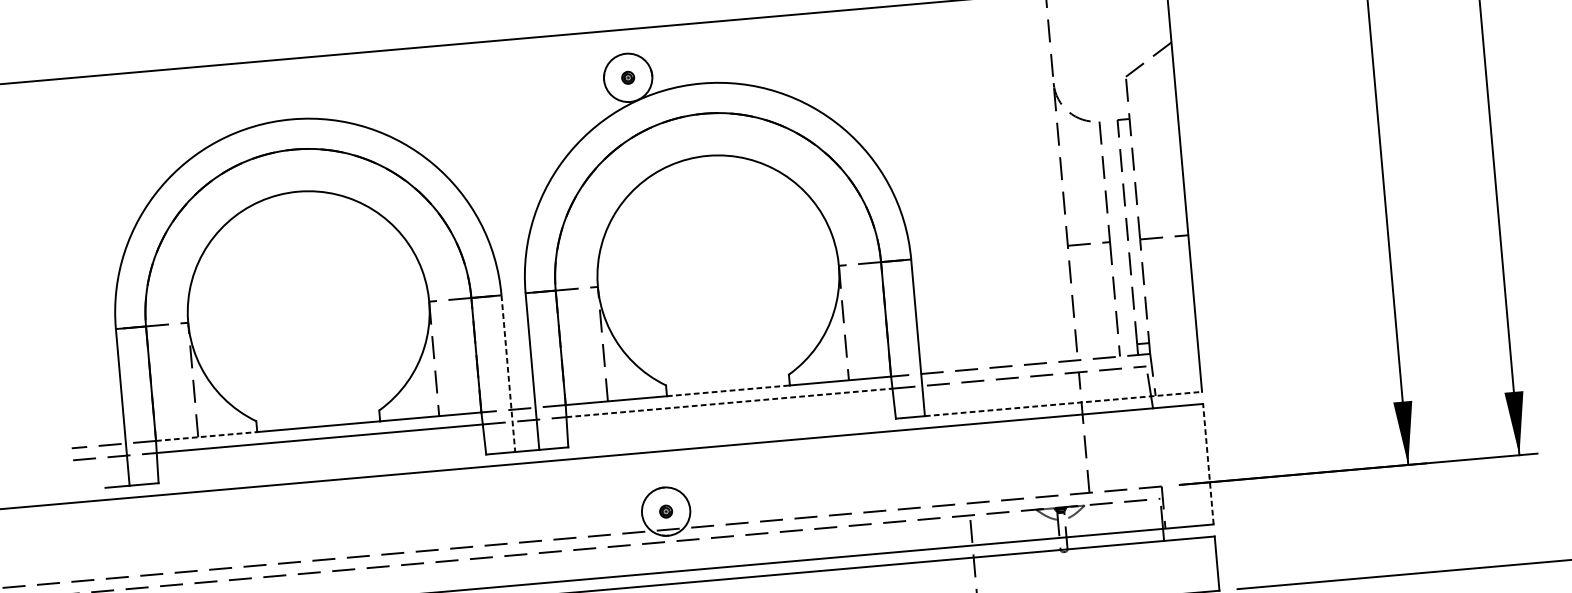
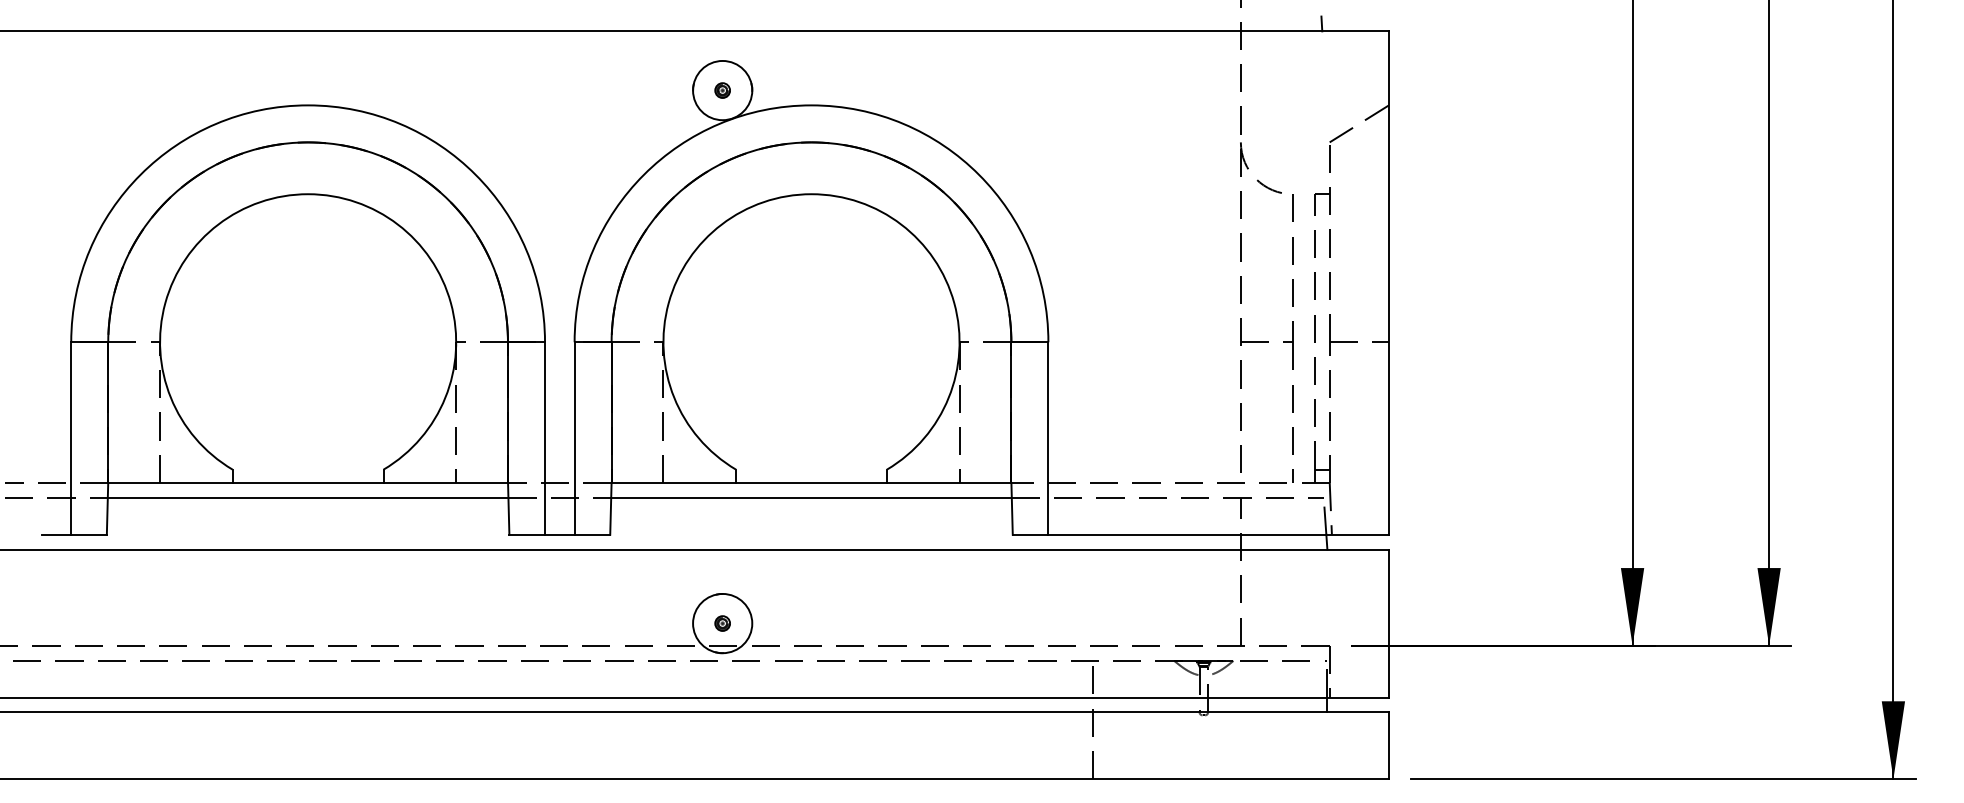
line: (508, 374) -> (545, 439), dashed -> solid
line: (728, 390) -> (811, 482), dashed -> solid
line: (730, 402) -> (812, 497), dashed -> solid
line: (1064, 403) -> (1219, 534), dashed -> solid
line: (206, 436) -> (170, 482), dashed -> solid
line: (1208, 464) -> (1388, 623), dashed -> solid

